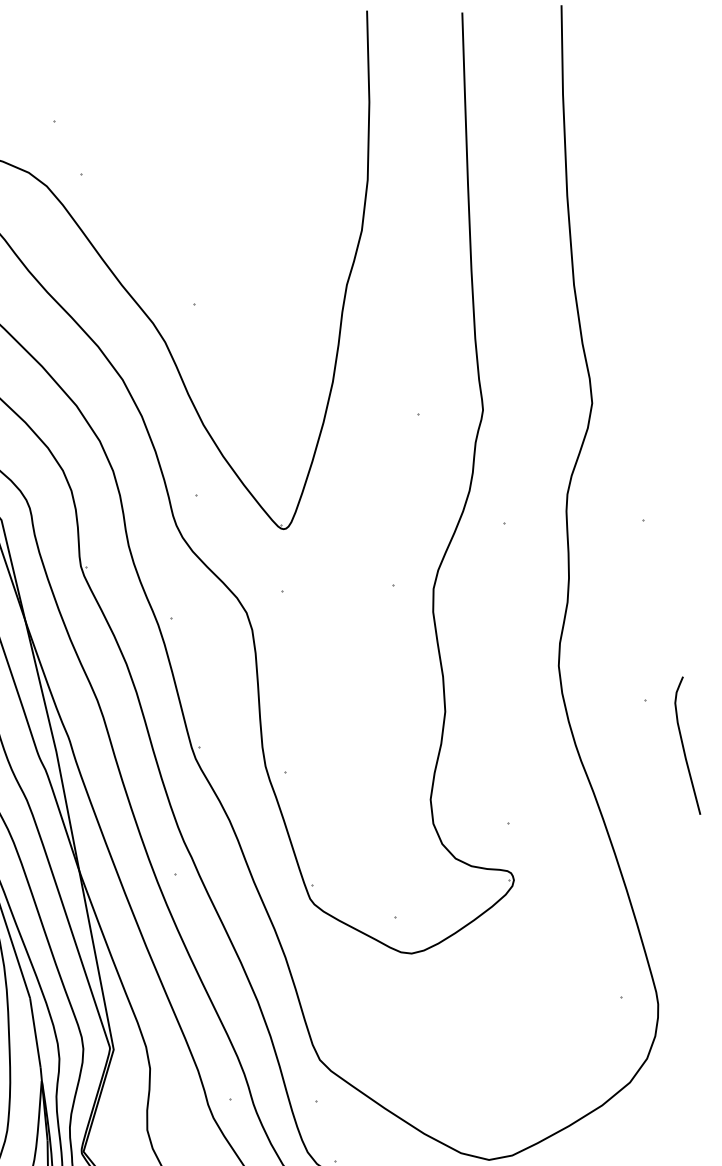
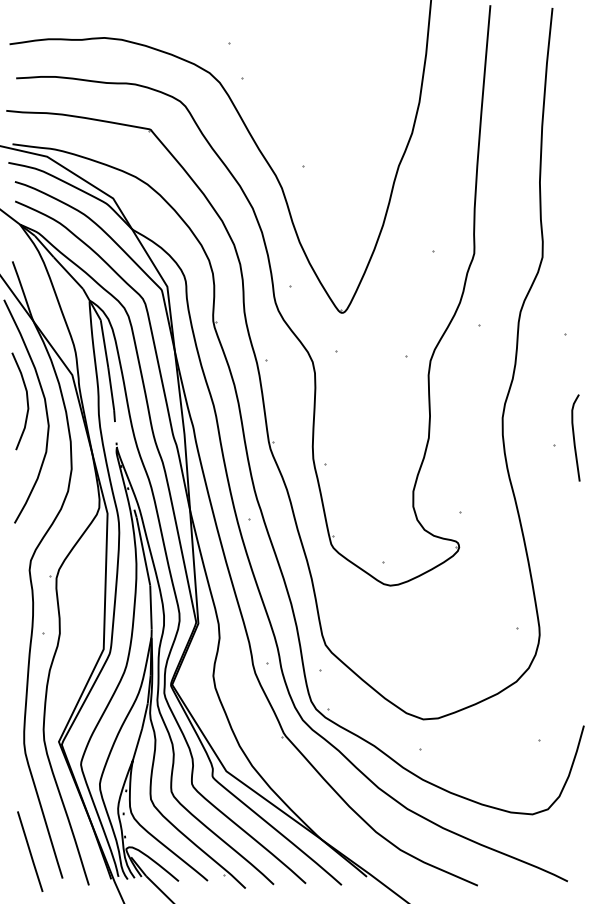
curve: (683, 745) -> (574, 437), moved

